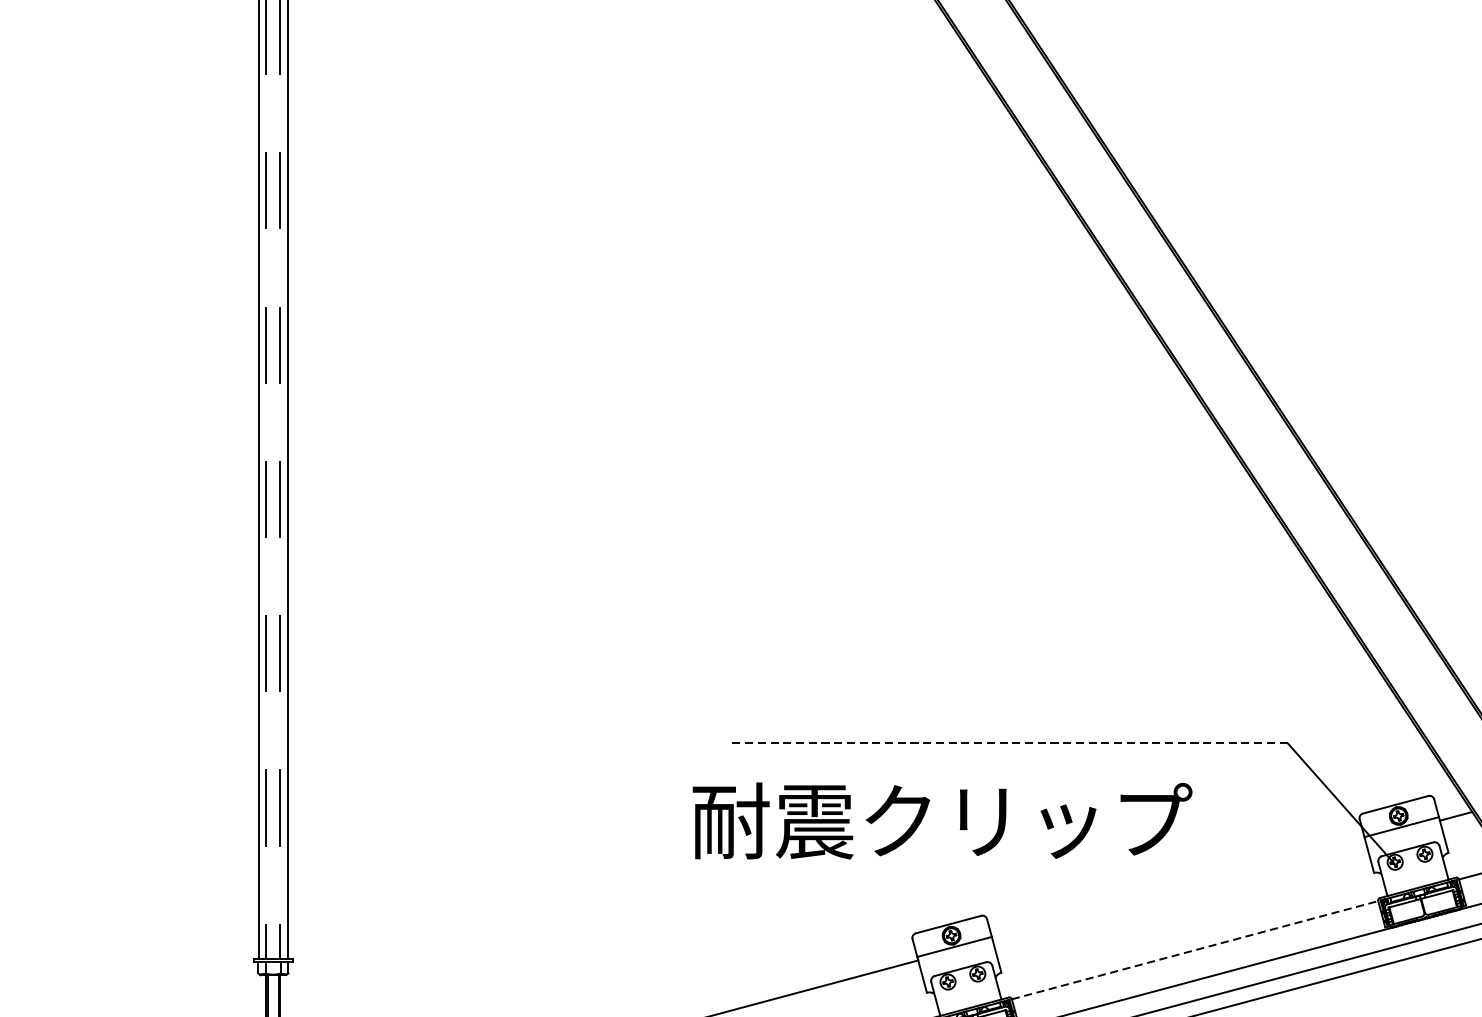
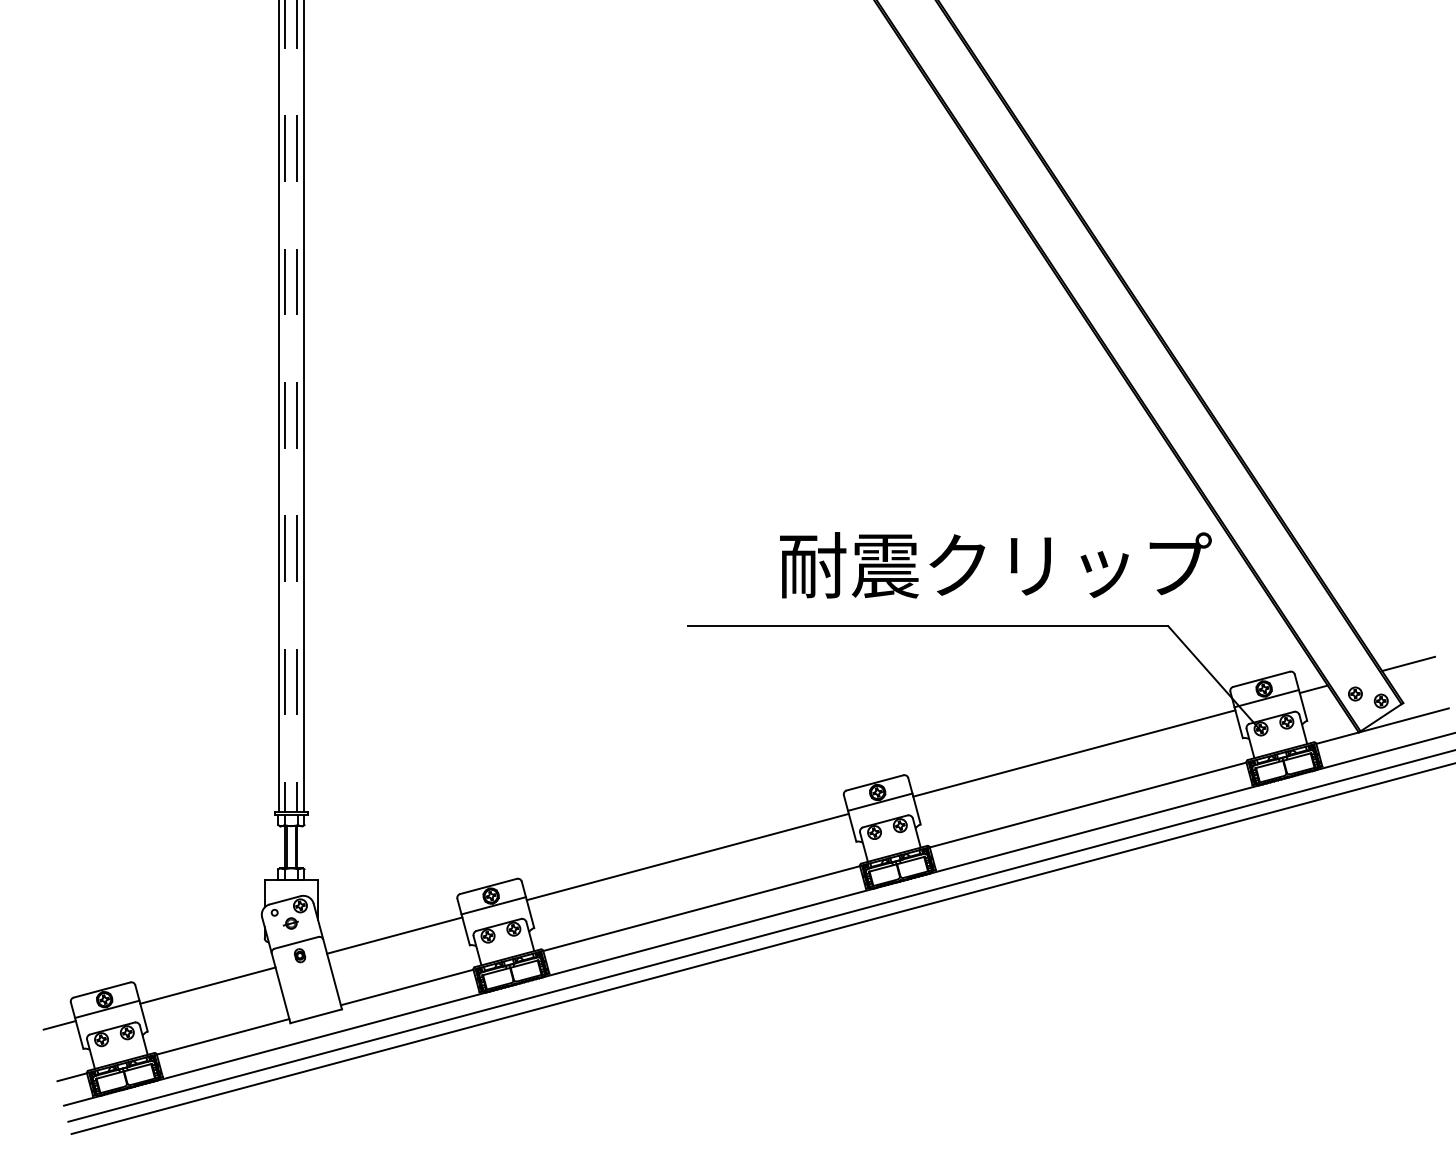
line: (1010, 743) -> (928, 626), dashed -> solid
text: (942, 821) -> (995, 565), moved
line: (1179, 890) -> (1074, 753), added
line: (1195, 950) -> (1088, 805), dashed -> solid

